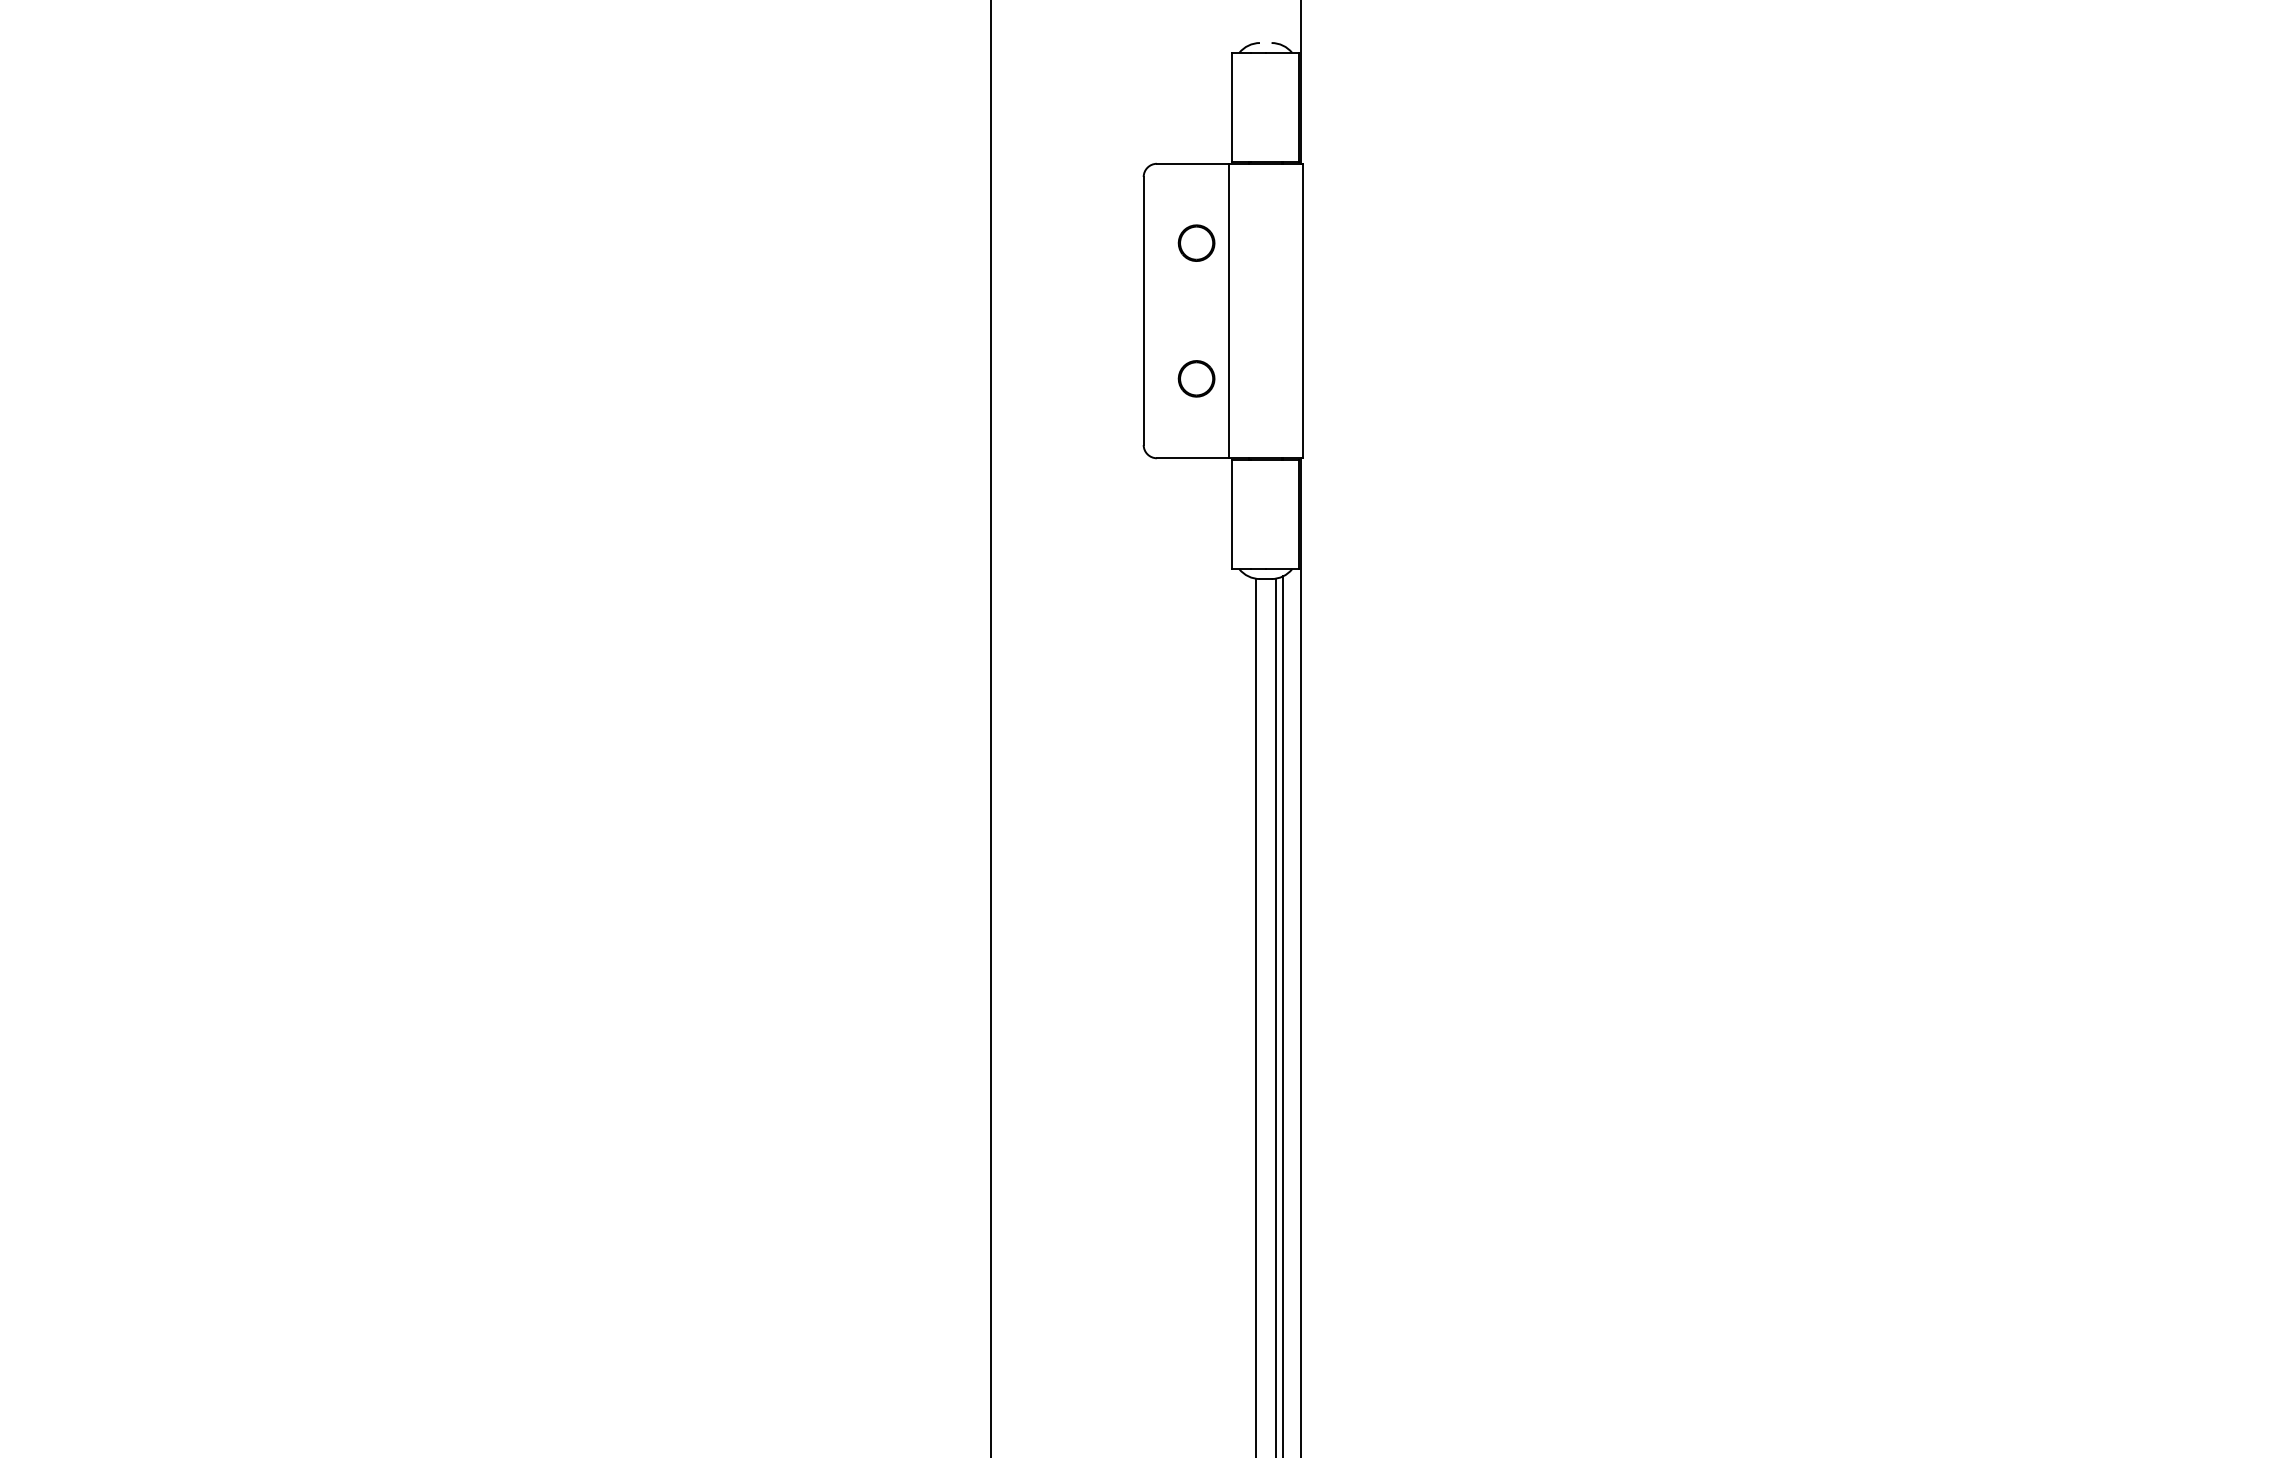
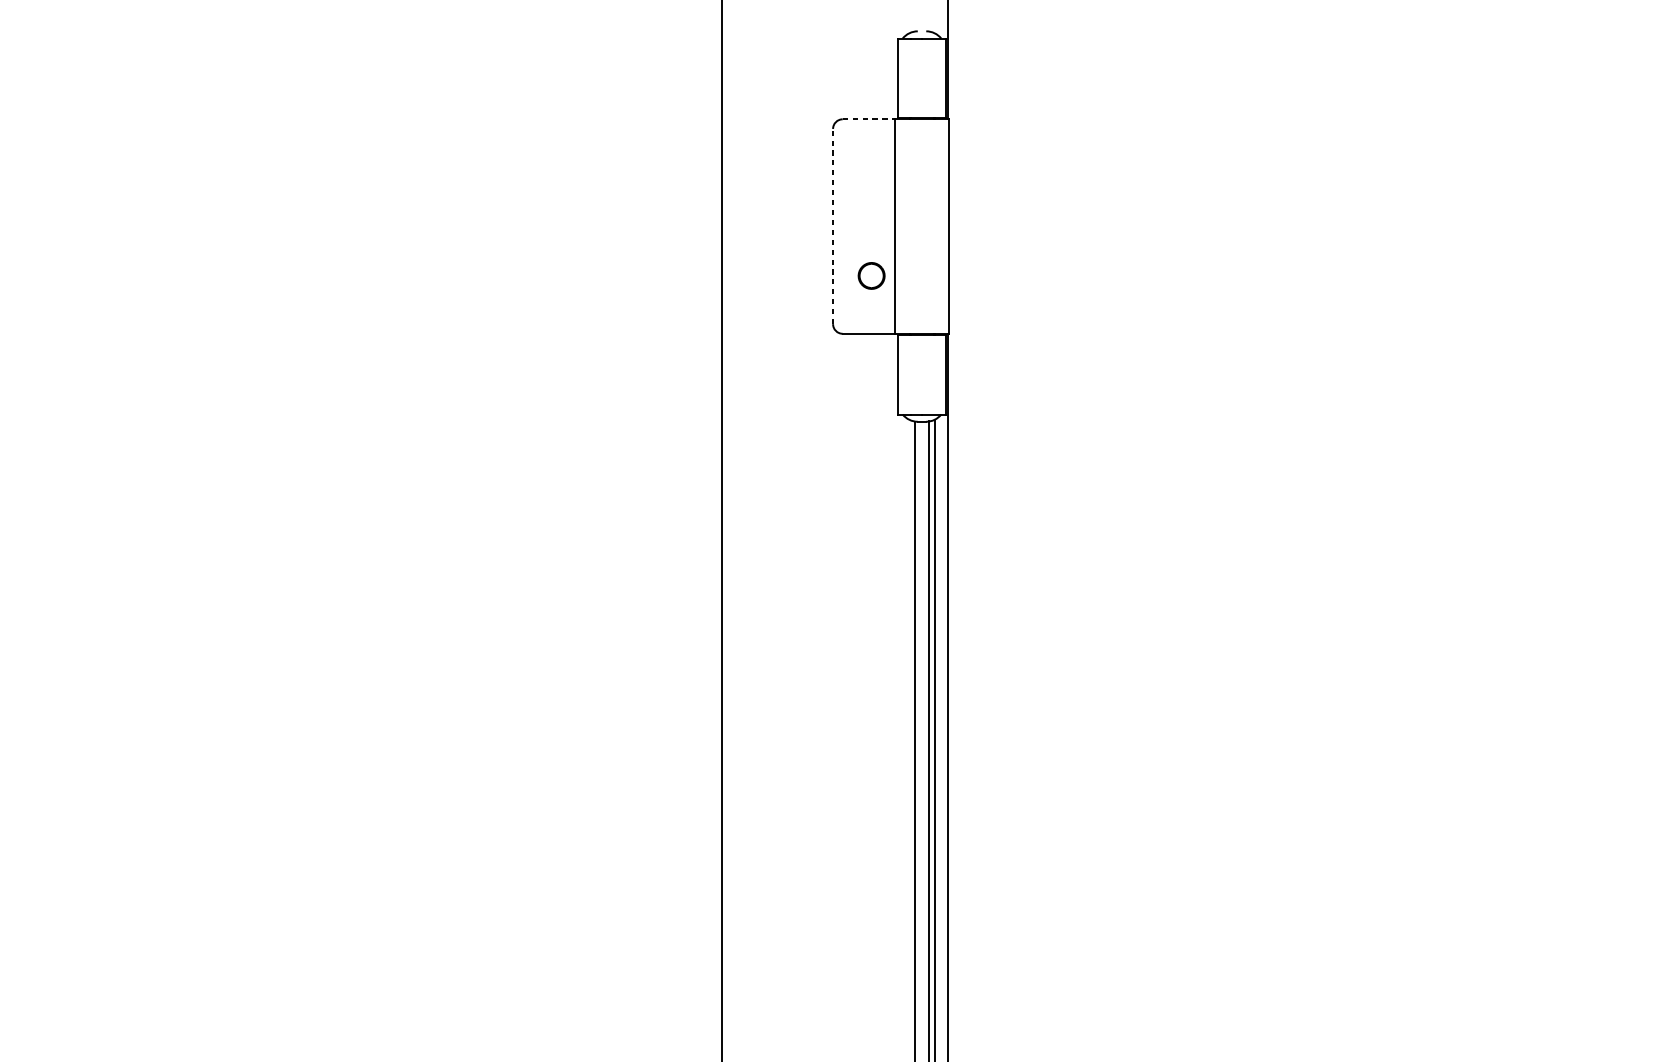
line: (1193, 163) -> (869, 119), solid -> dashed
part: (1196, 242) -> (871, 176), removed
line: (1143, 311) -> (832, 226), solid -> dashed

